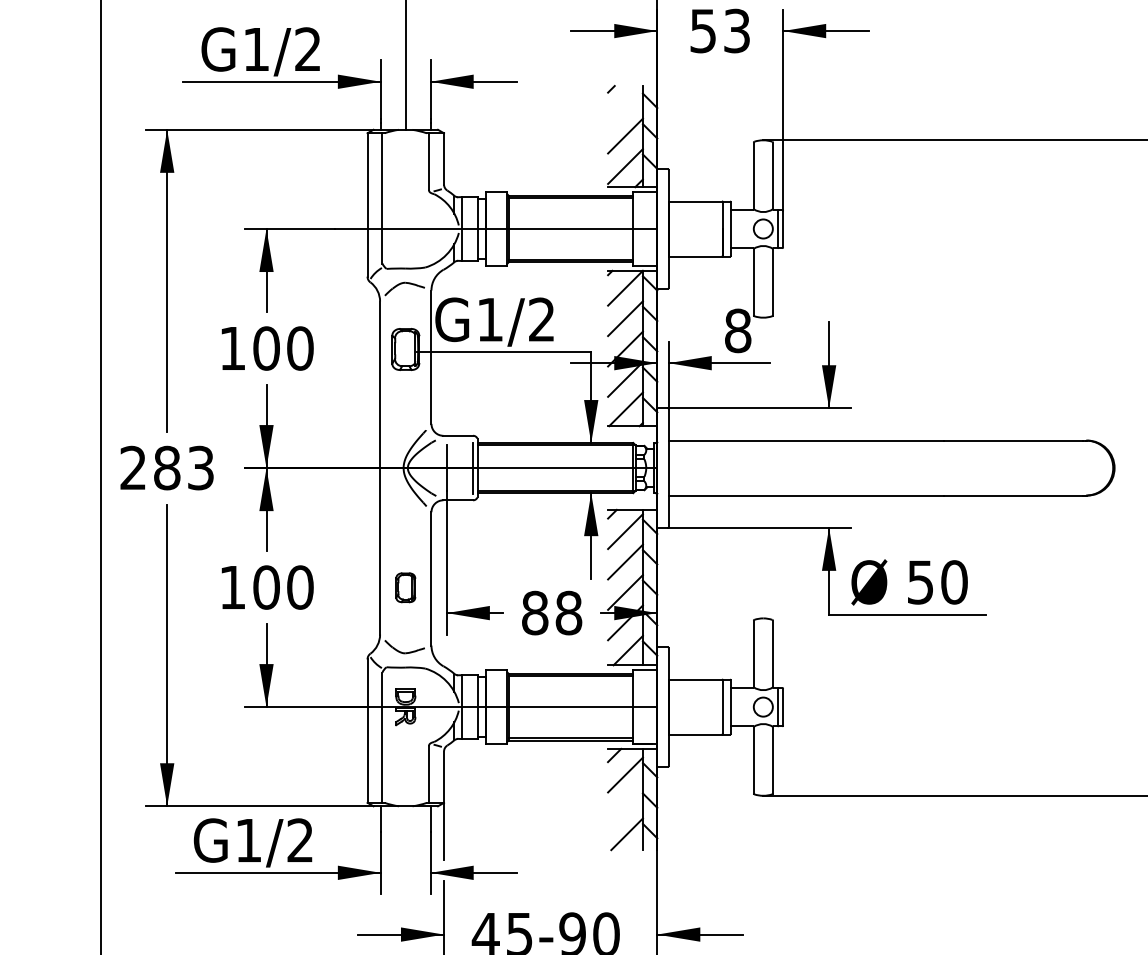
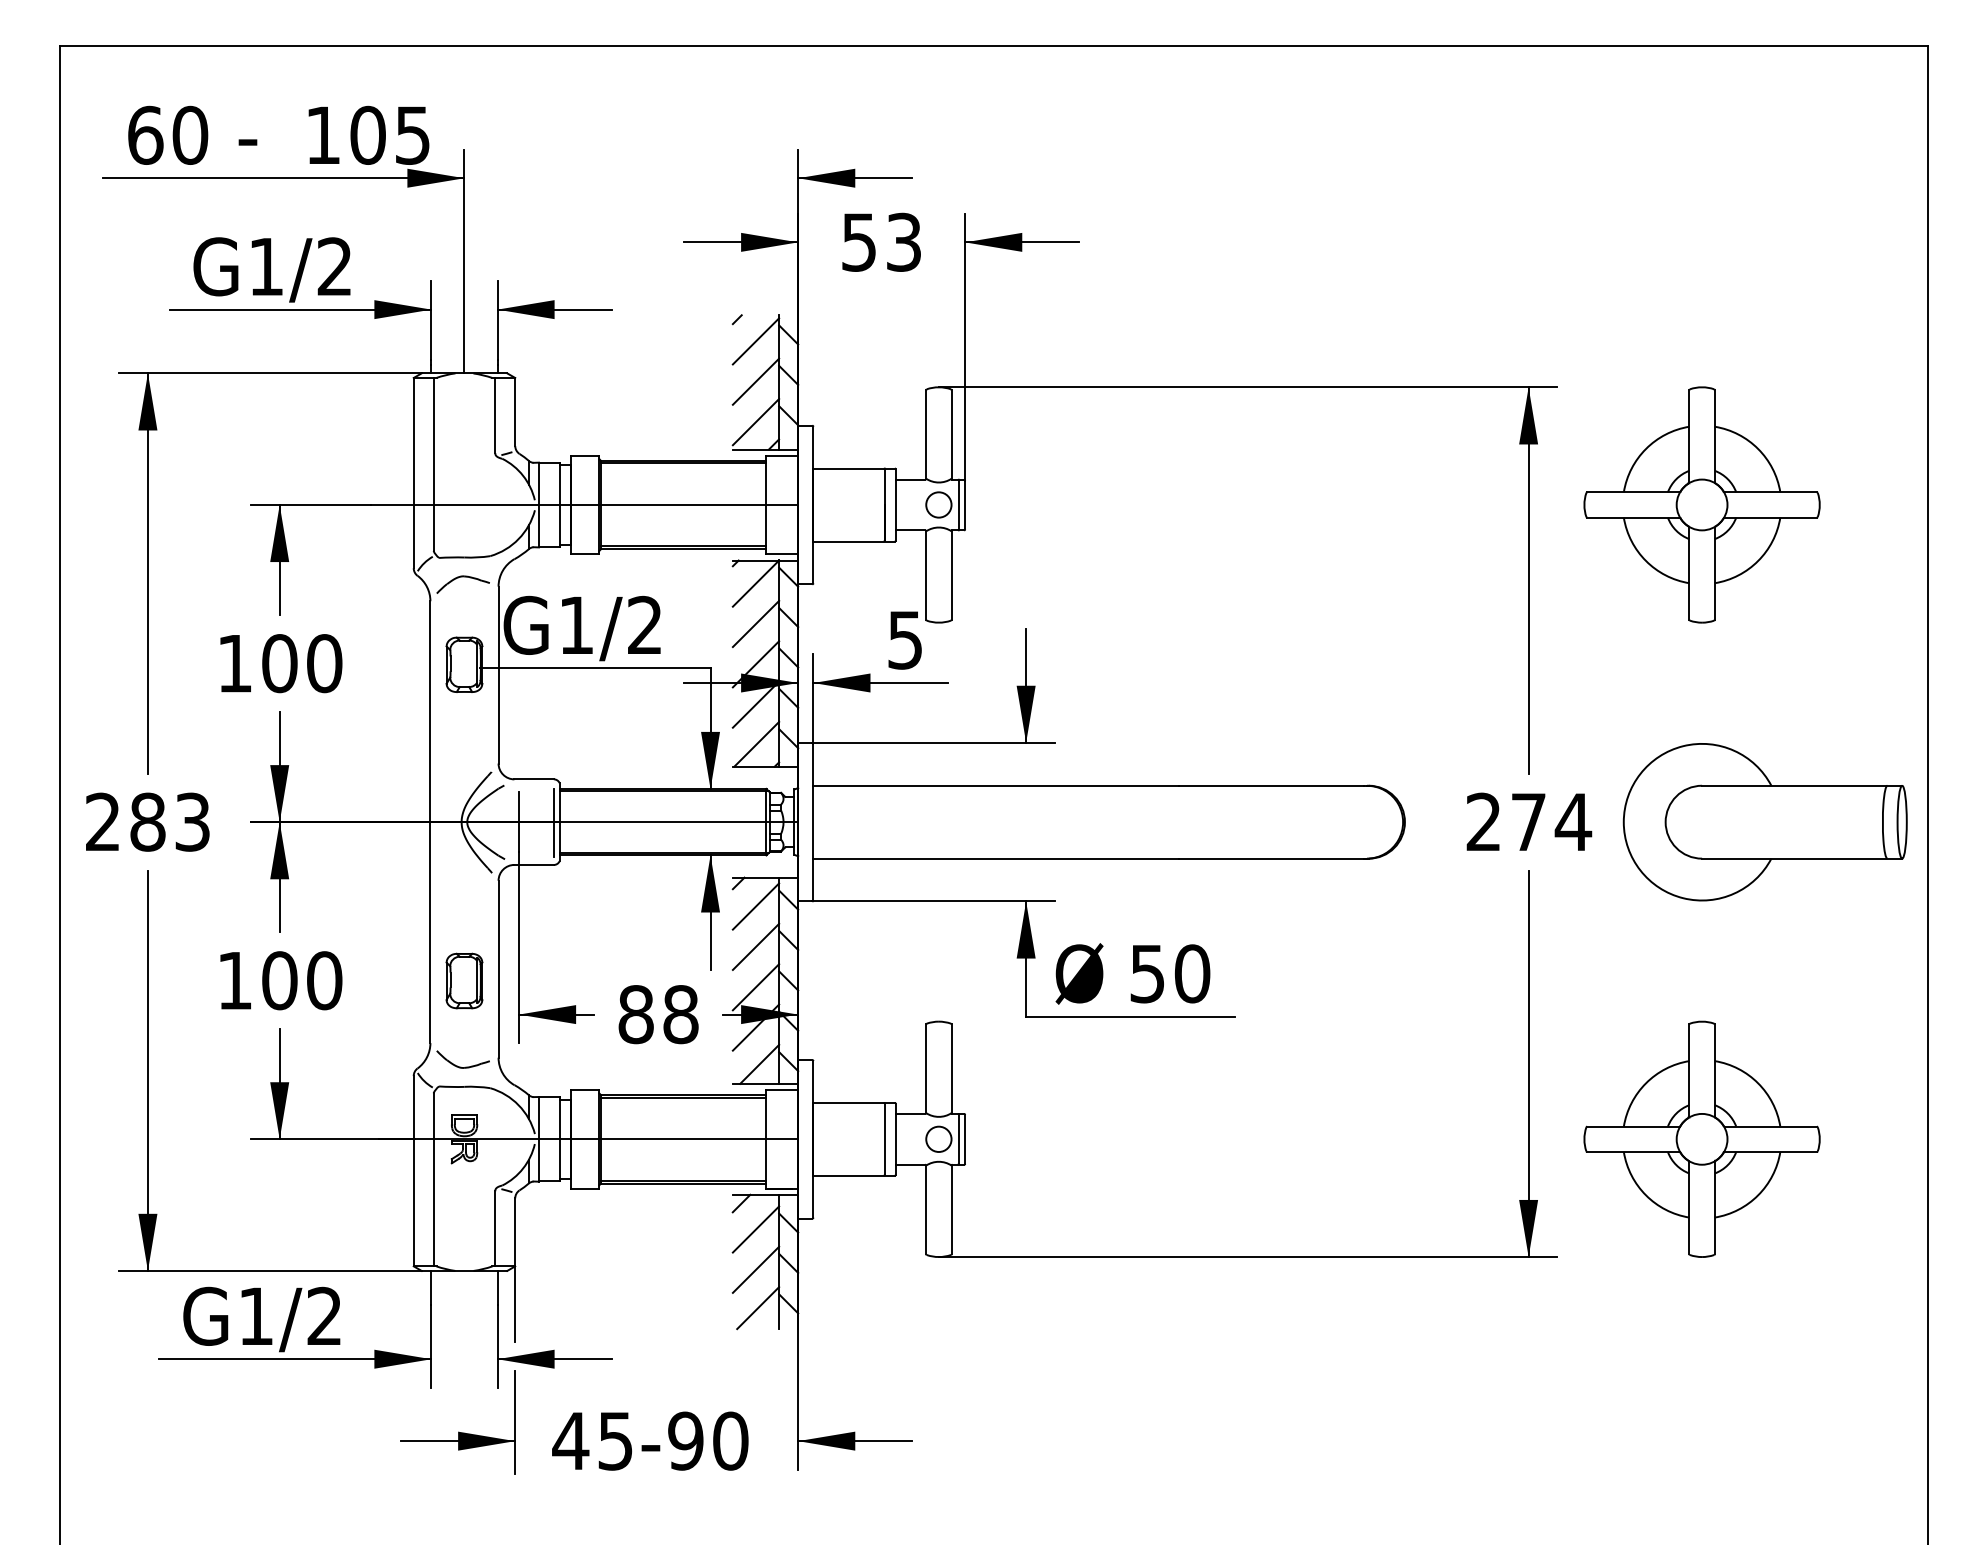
line: (625, 105) -> (755, 341), added
text: (738, 330) -> (905, 639), 8 -> 5
part: (405, 587) -> (464, 980), size x1.43
line: (625, 805) -> (755, 1269), added

